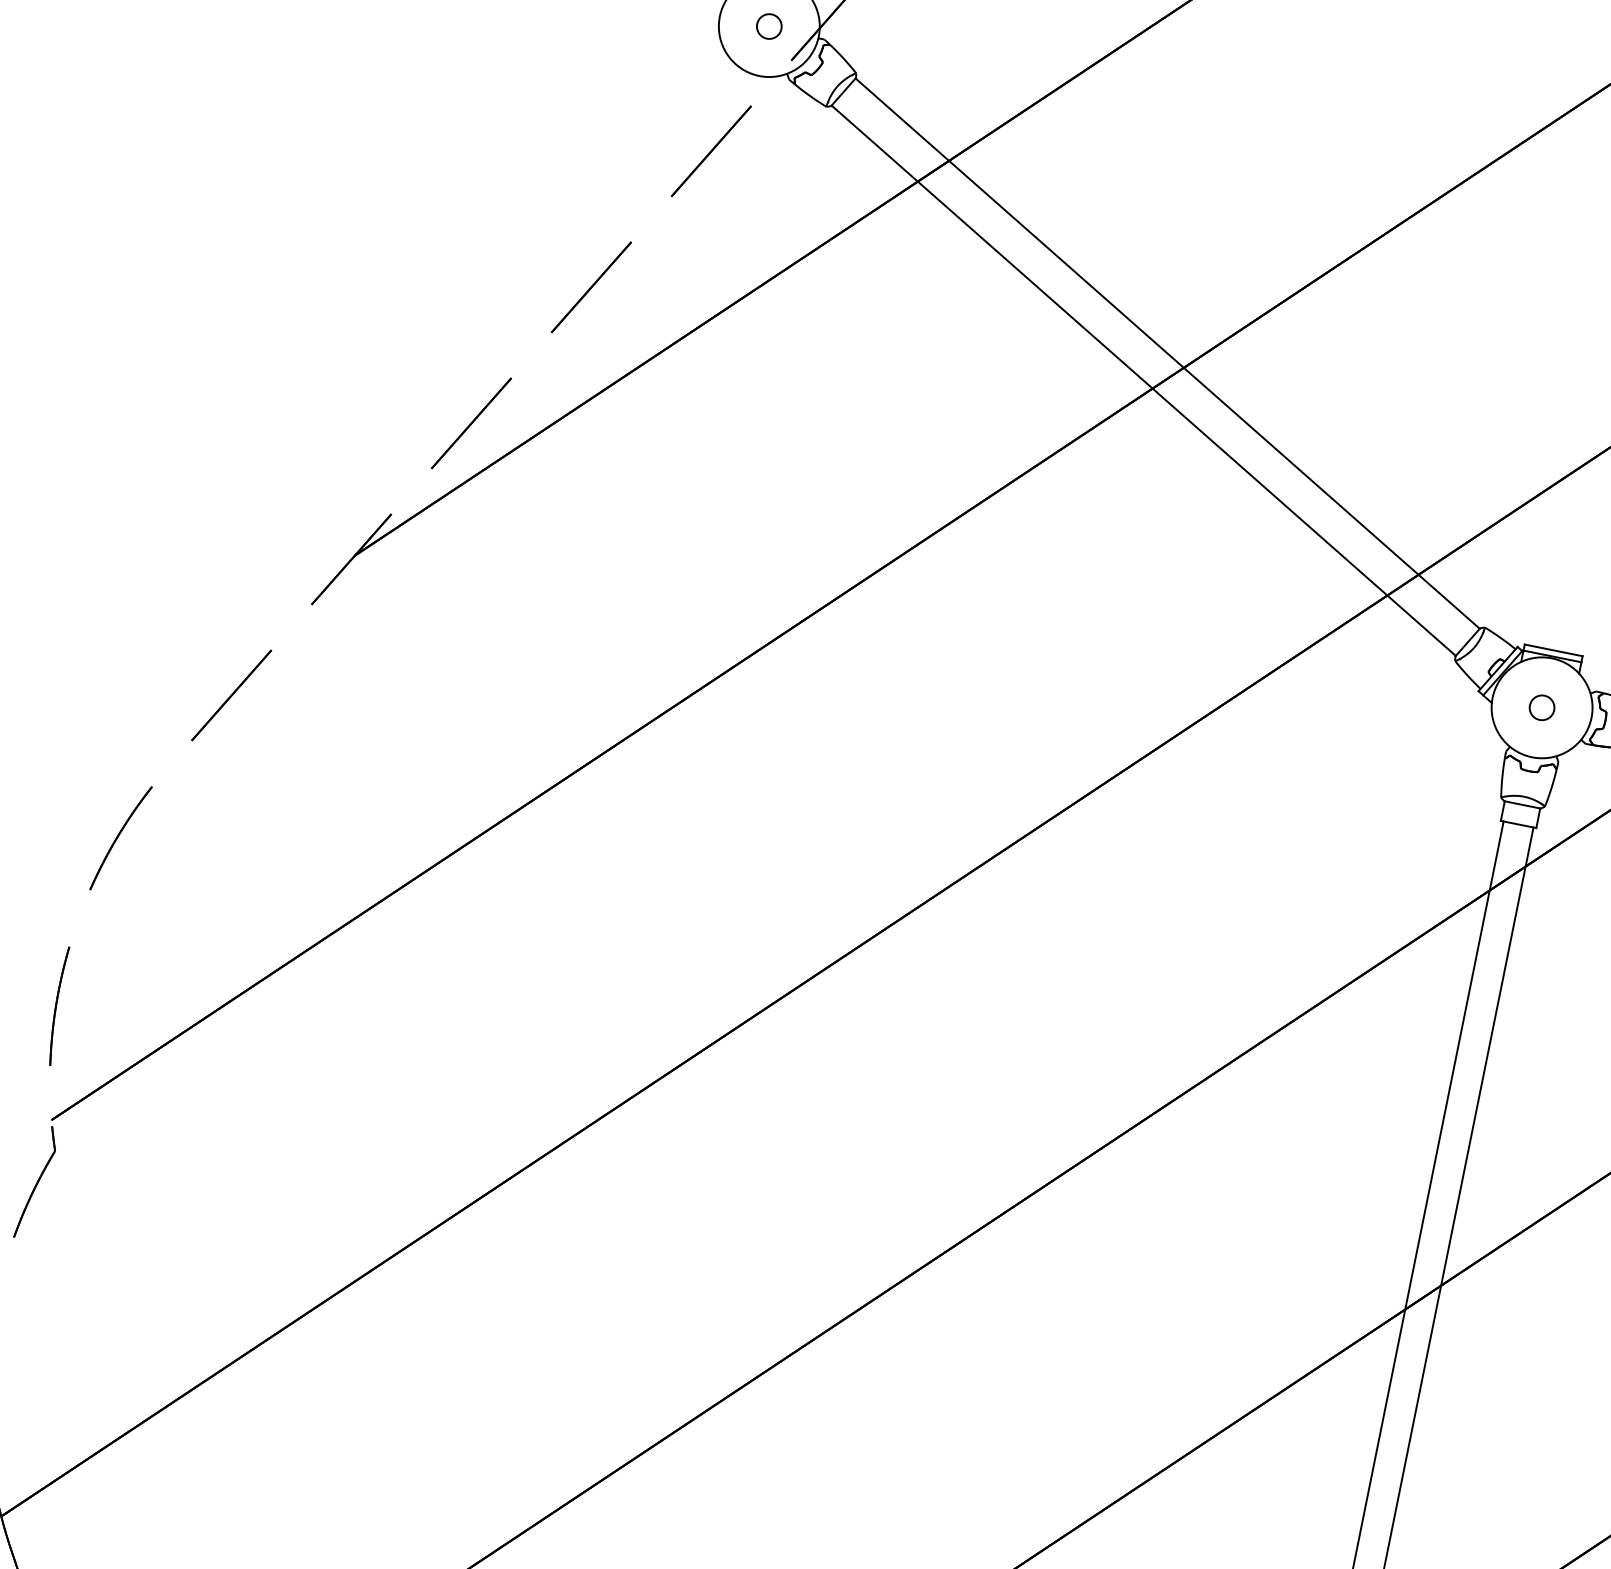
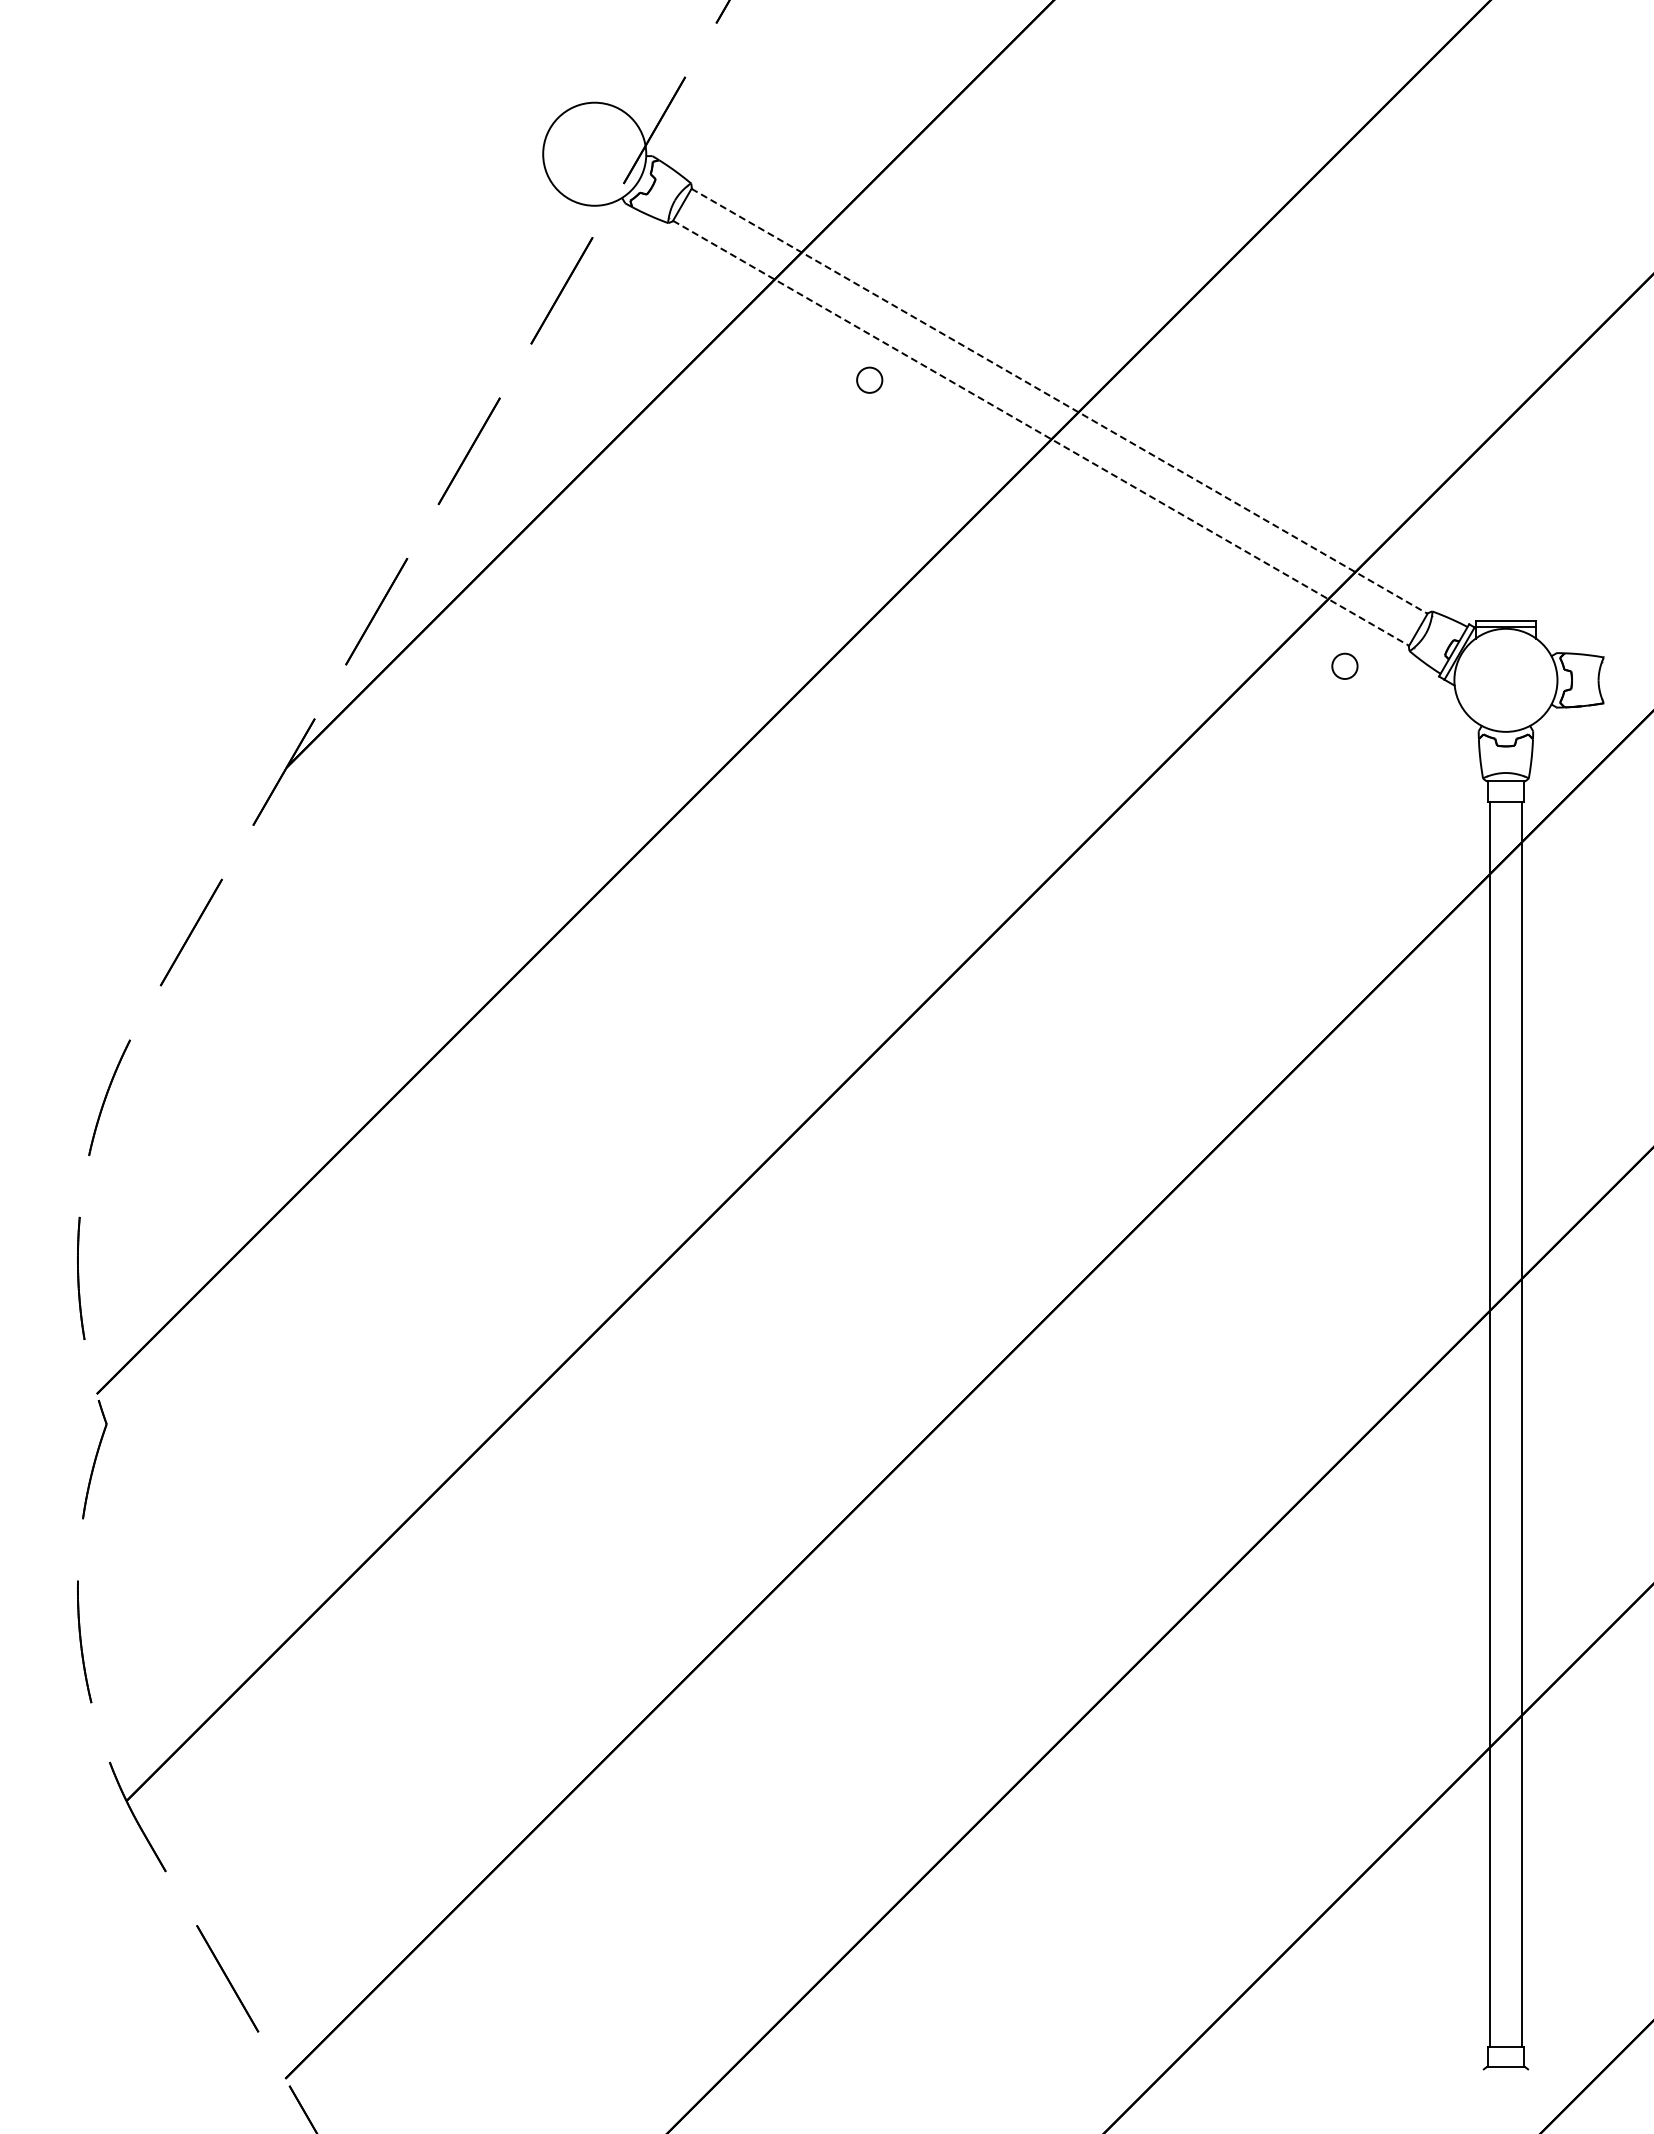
circle: (769, 25) -> (869, 379), moved
line: (1167, 353) -> (1059, 401), solid -> dashed
line: (1144, 381) -> (1041, 433), solid -> dashed
circle: (1541, 706) -> (1344, 665), moved

